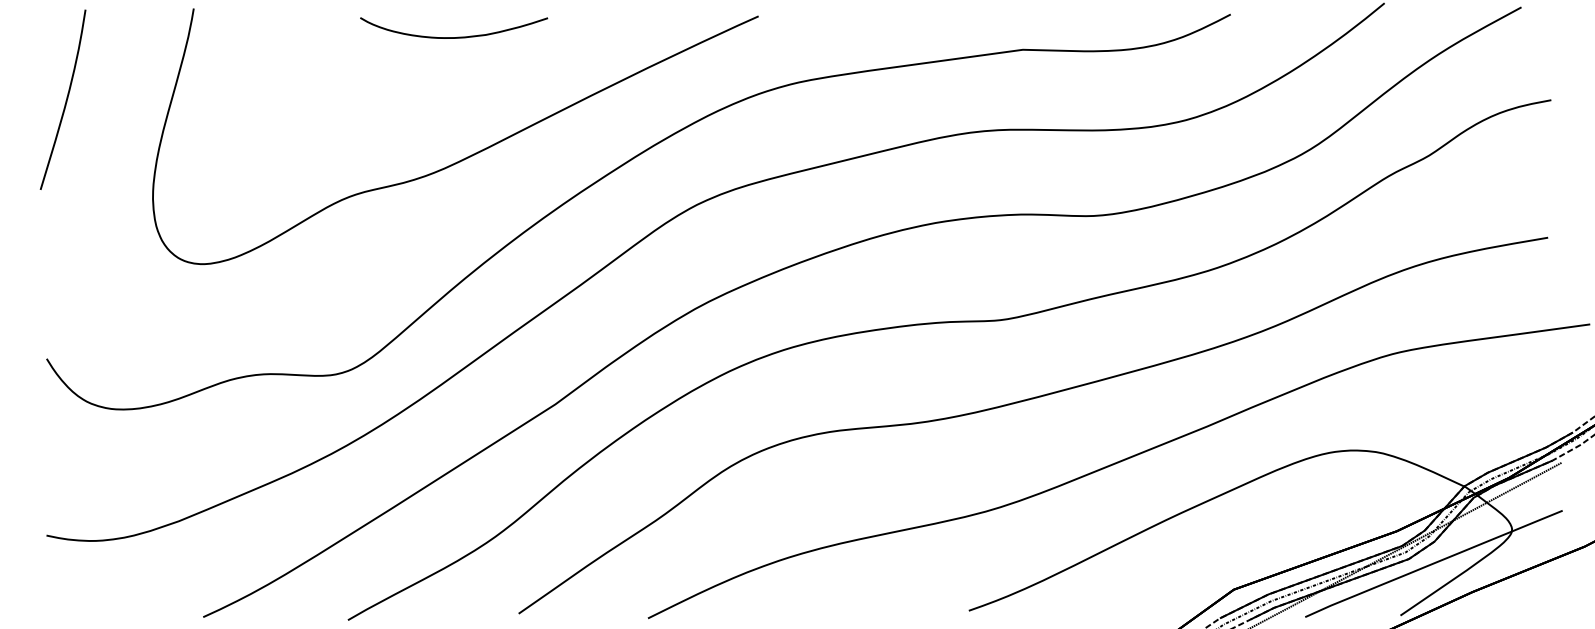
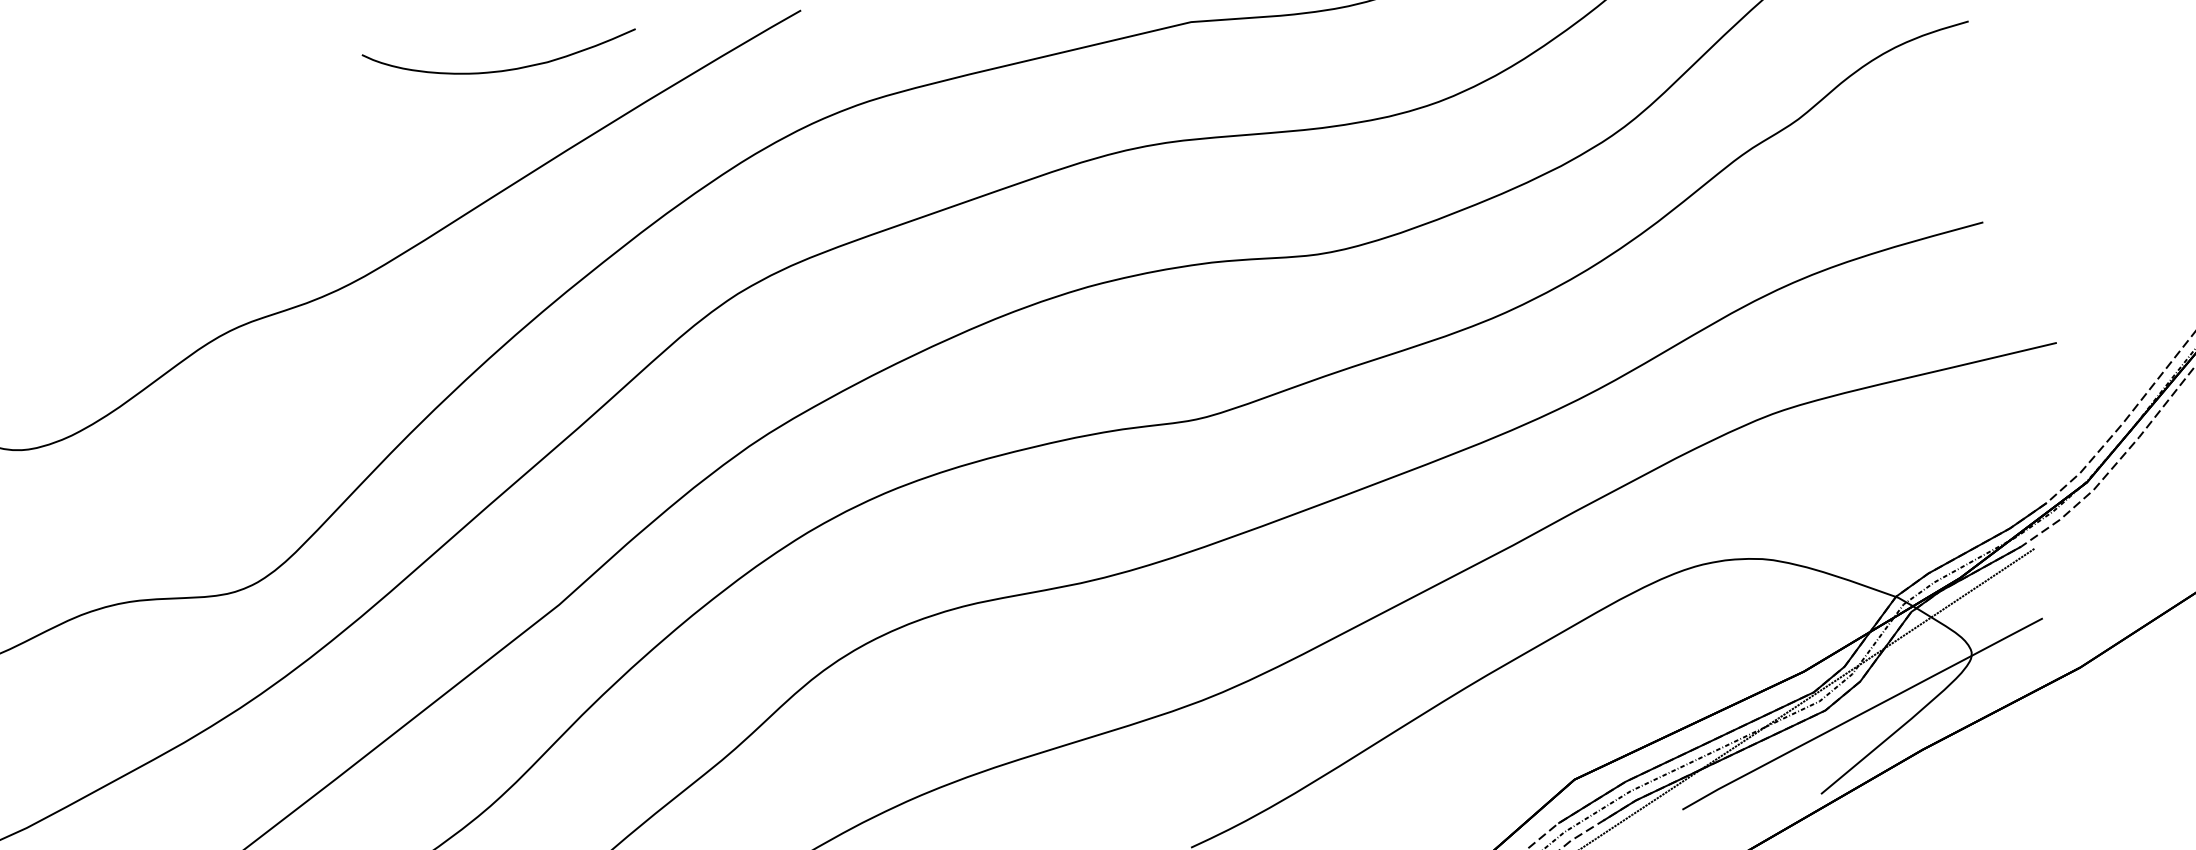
part: (457, 36) -> (506, 68), moved

